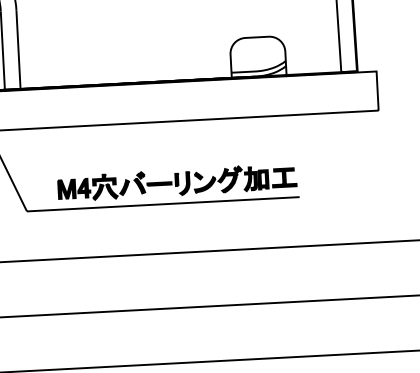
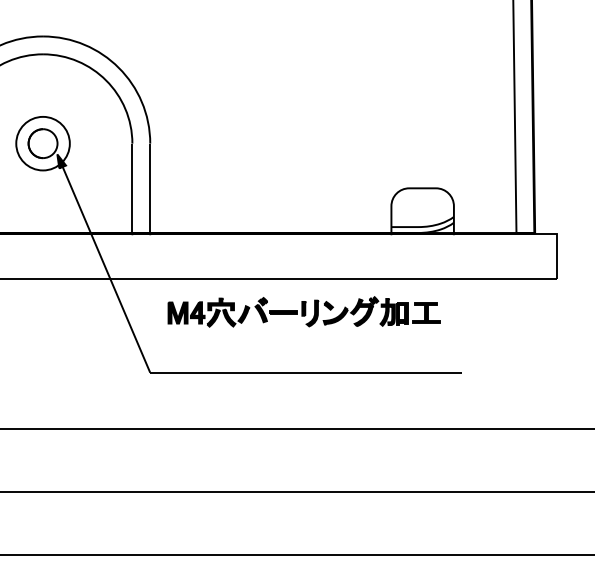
part: (176, 182) -> (303, 311), moved

